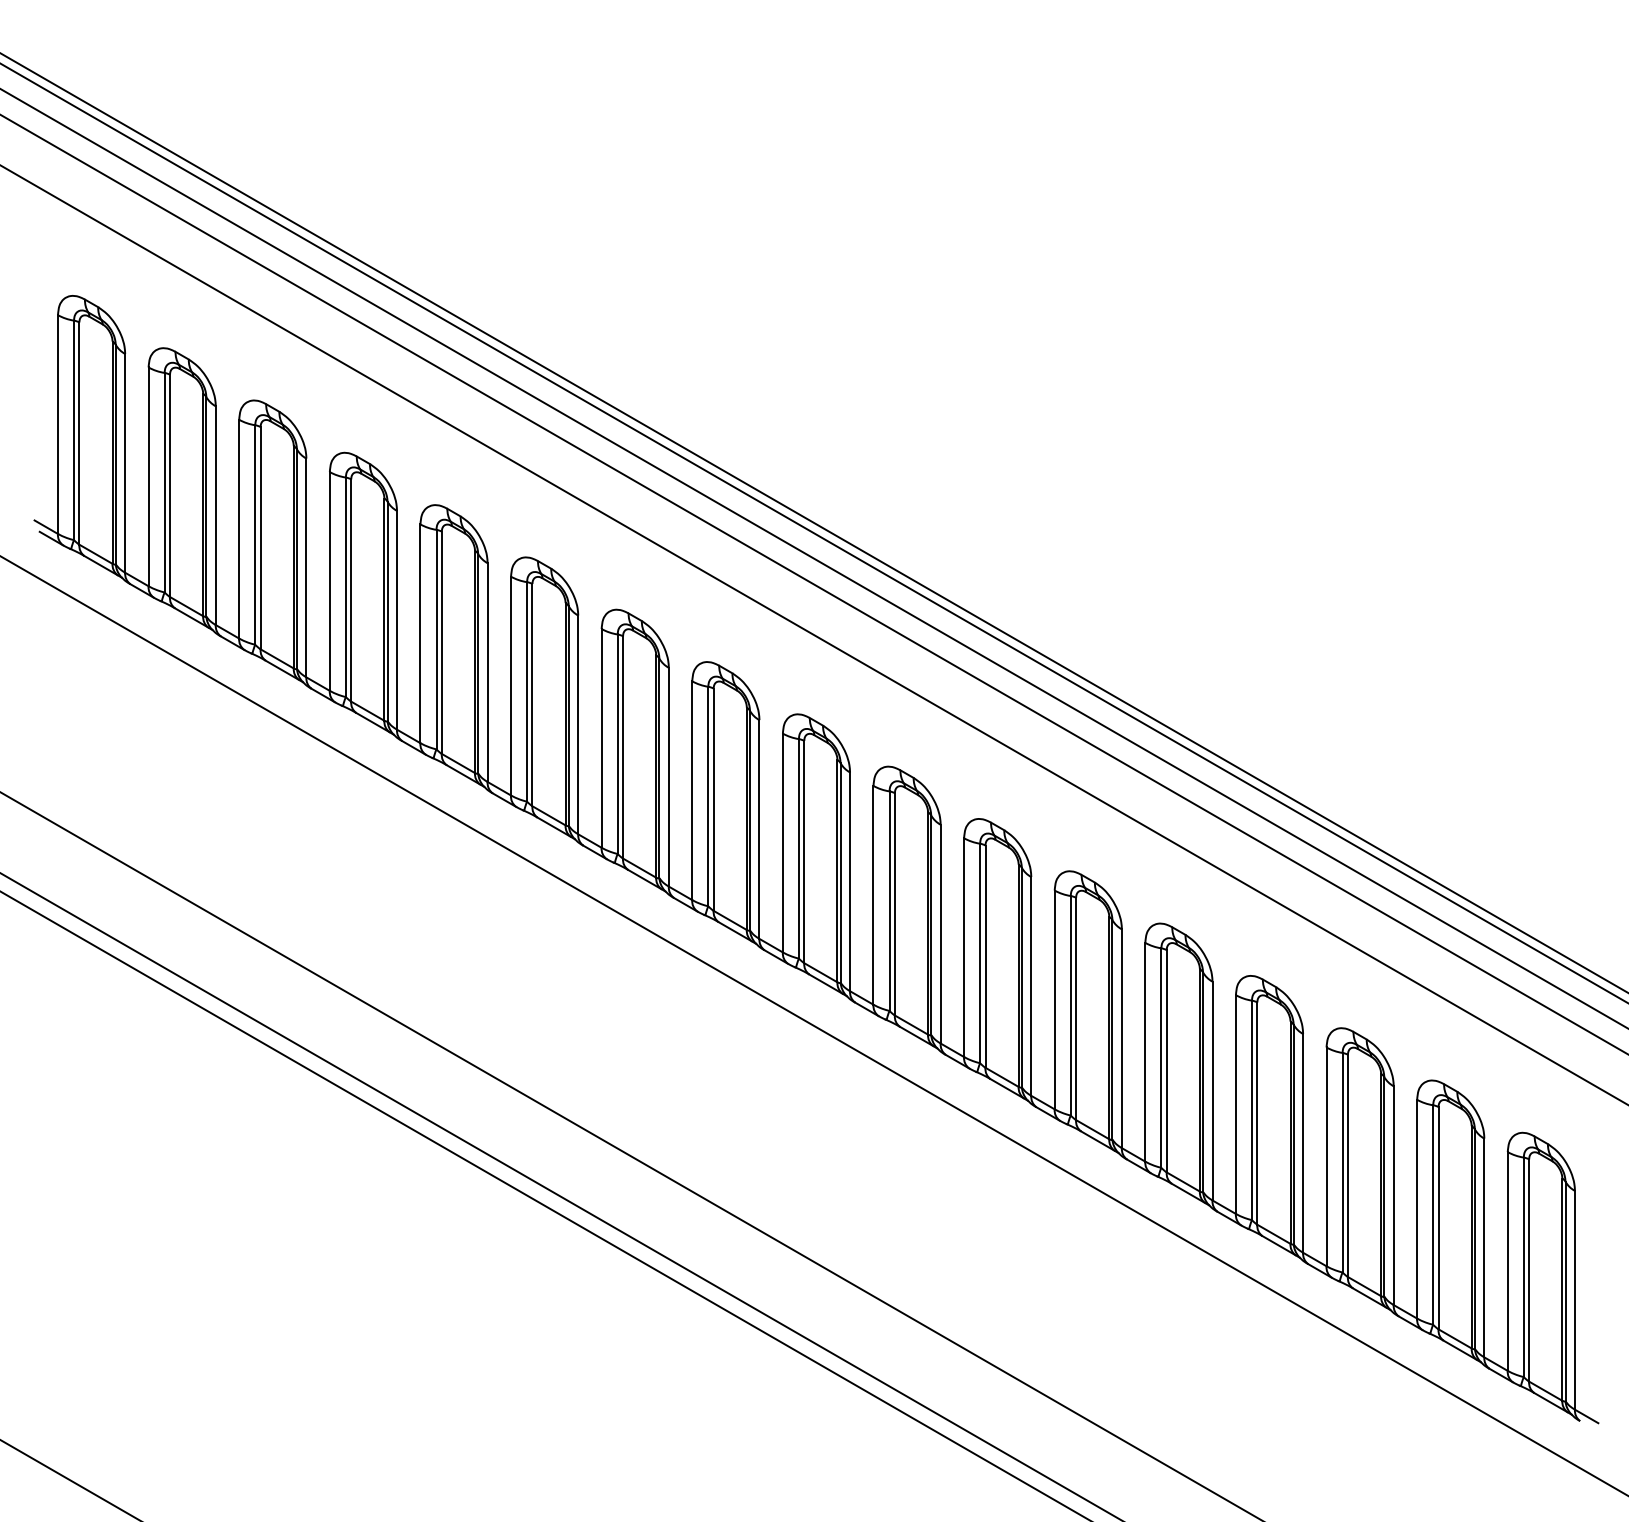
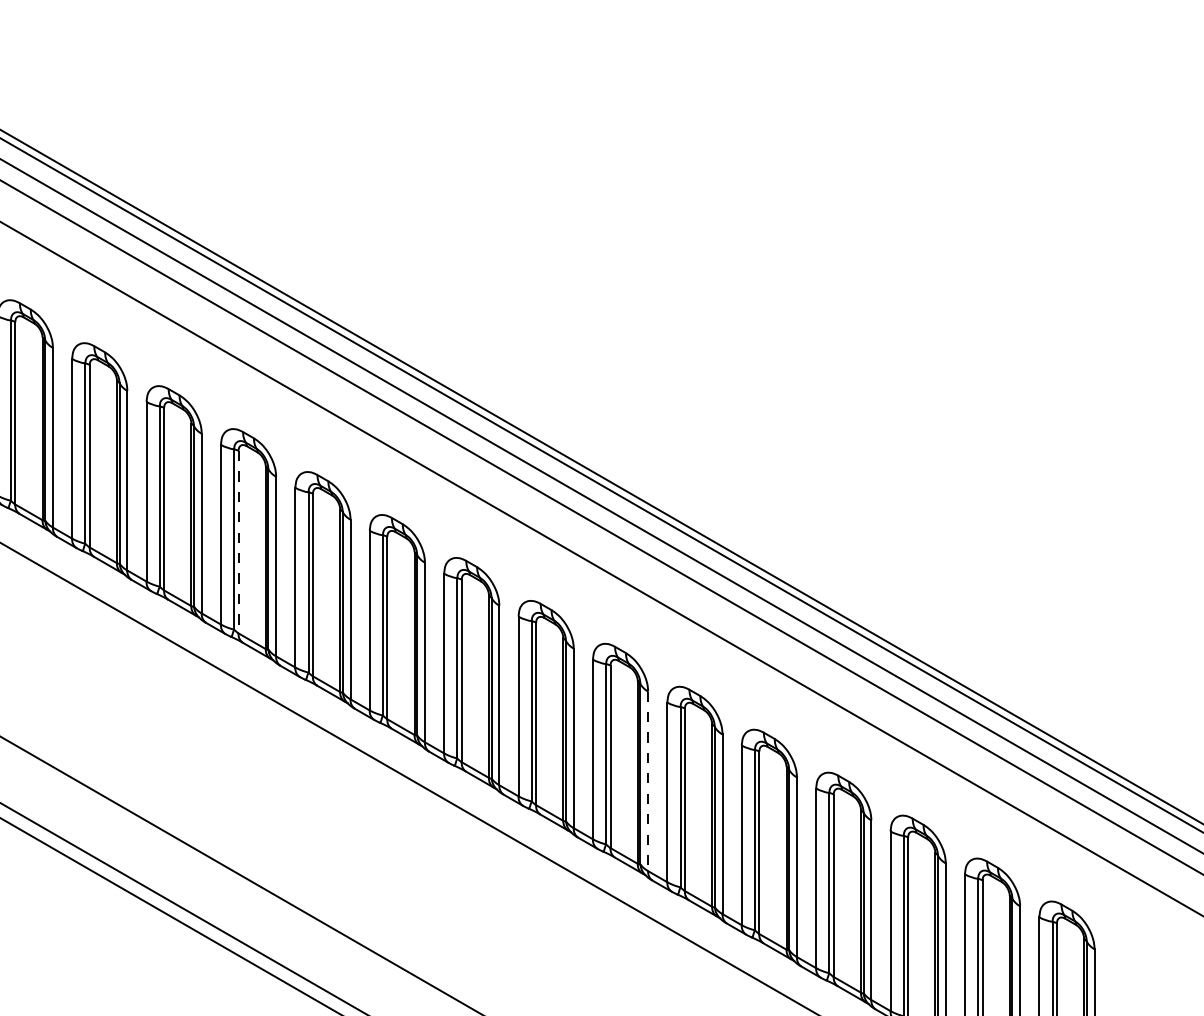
line: (532, 695) -> (238, 542), solid -> dashed
line: (1031, 986) -> (648, 781), solid -> dashed

